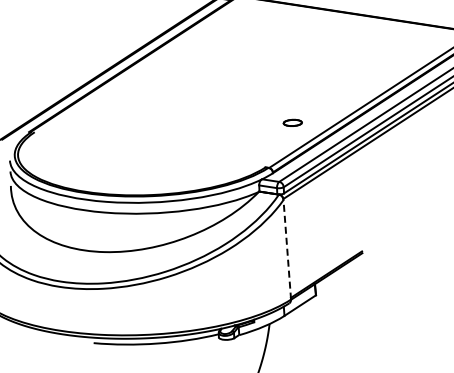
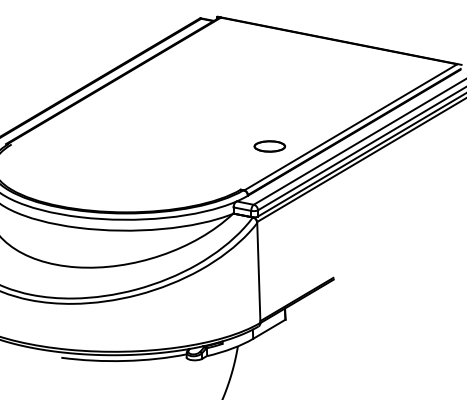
part: (292, 122) -> (269, 146), size x1.67
line: (286, 249) -> (258, 272), dashed -> solid

